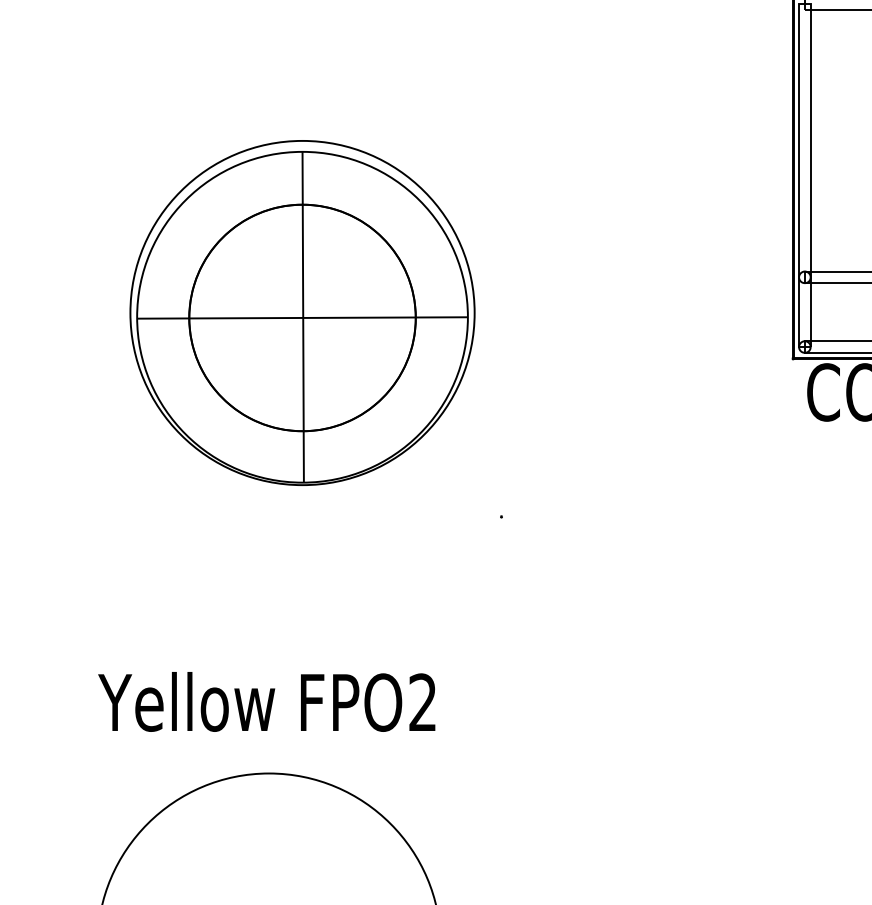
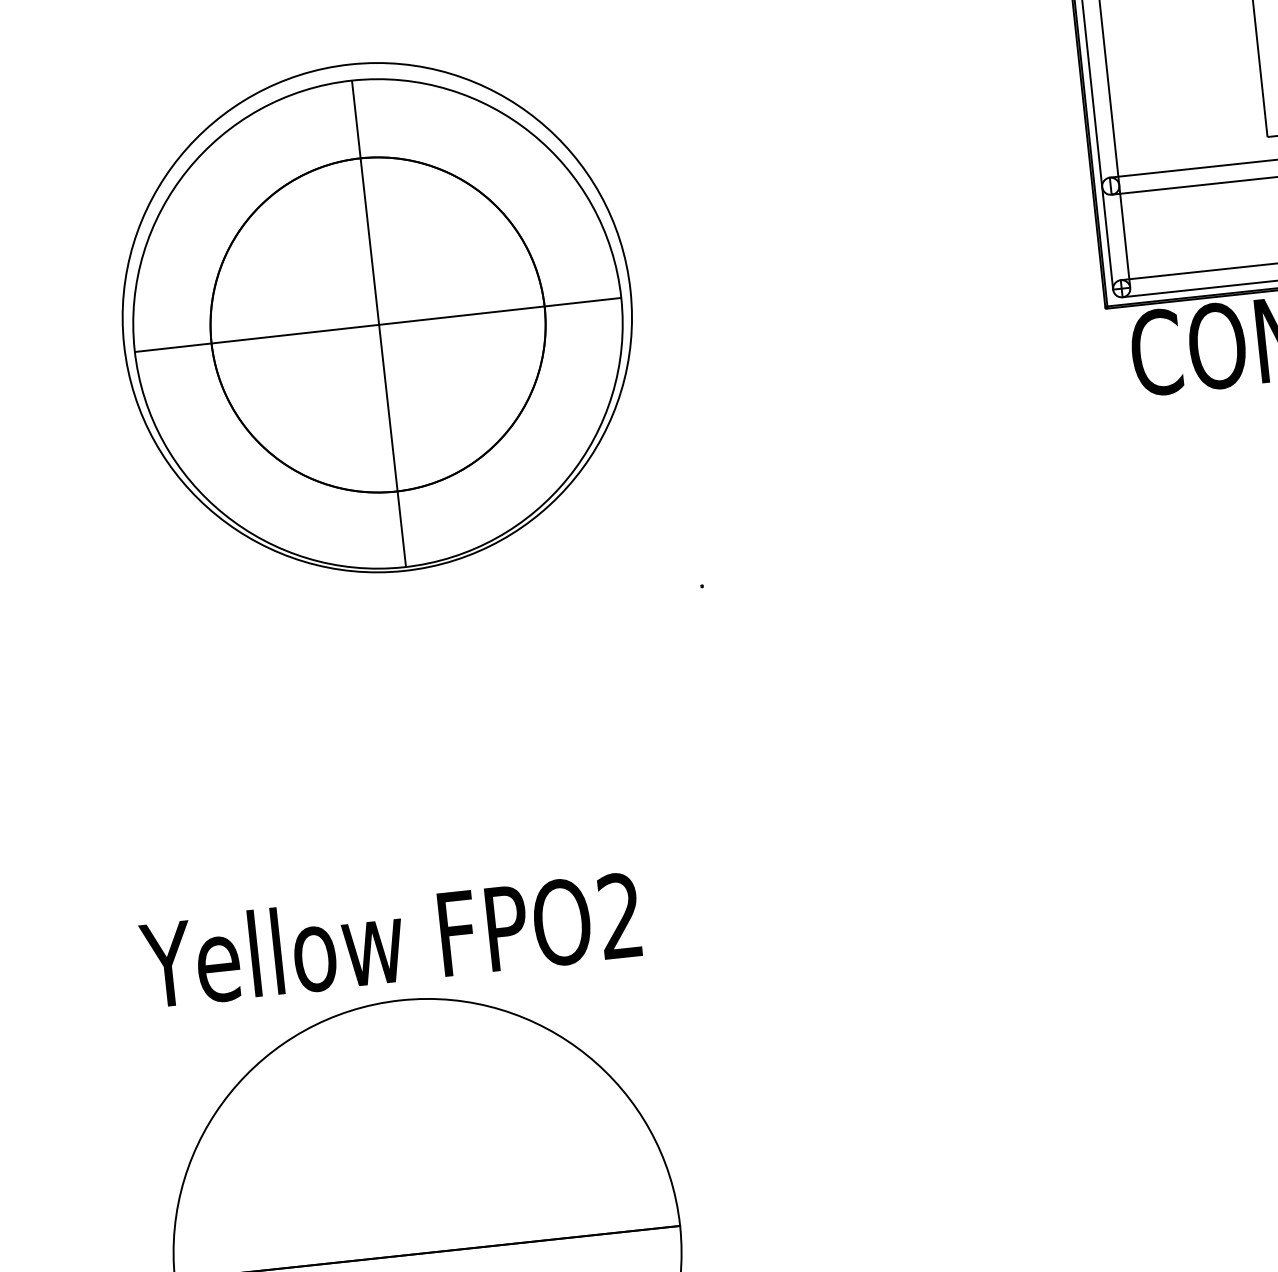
text: (266, 701) -> (390, 939), moved

